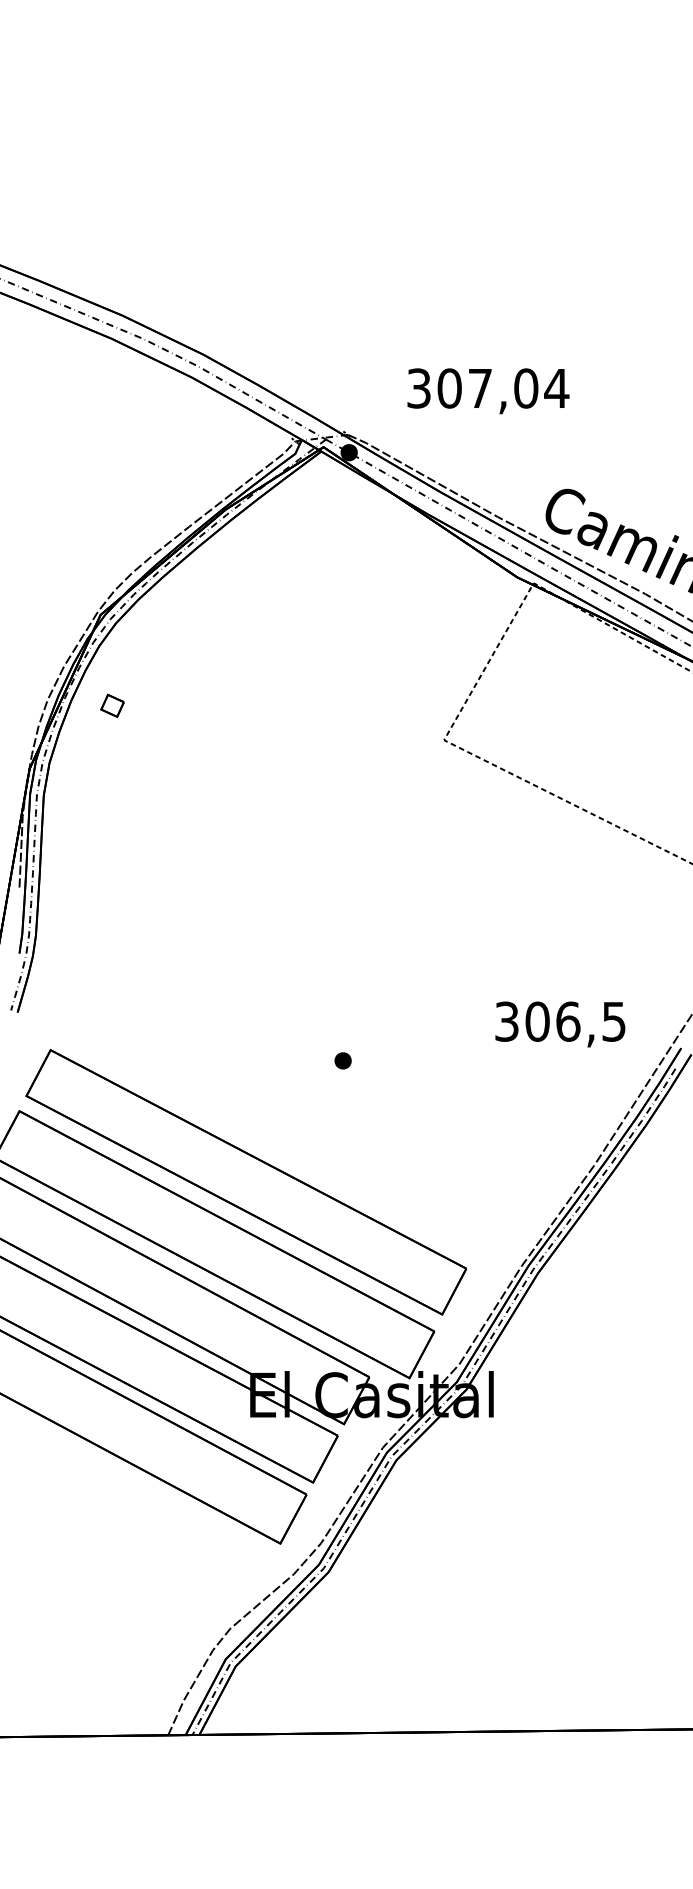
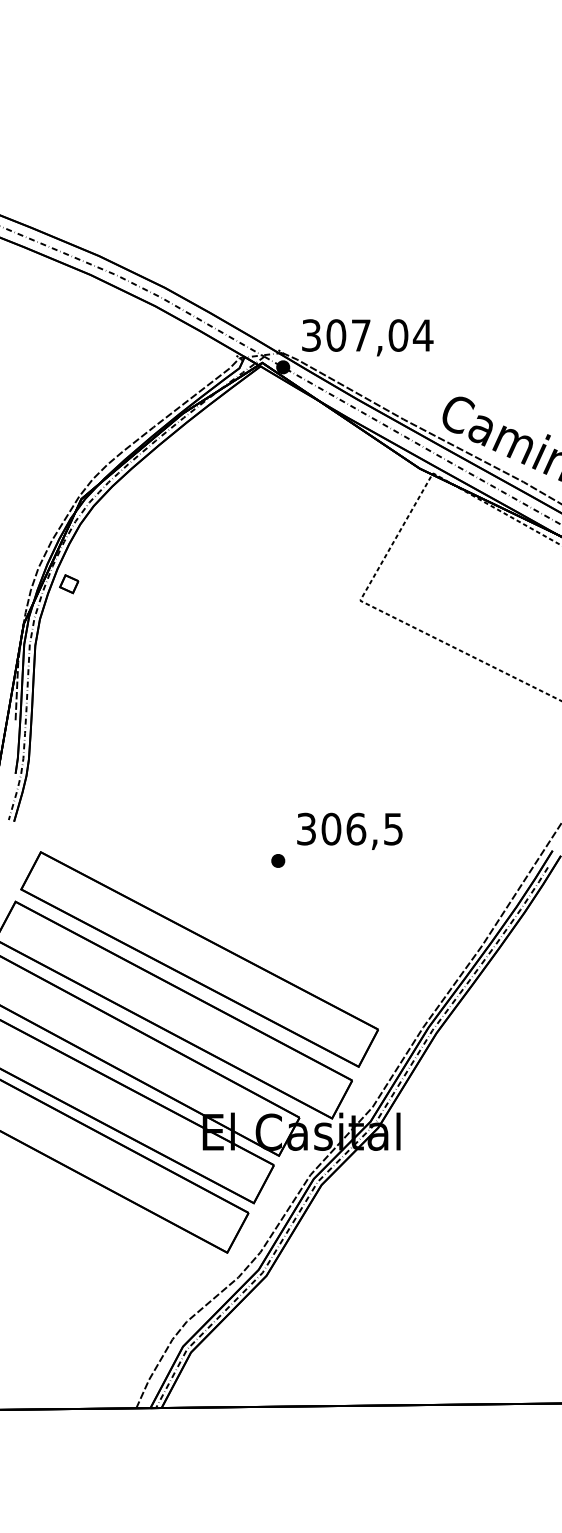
text: (488, 391) -> (367, 337), moved
part: (112, 705) -> (69, 583), moved
text: (560, 1024) -> (349, 831), moved

